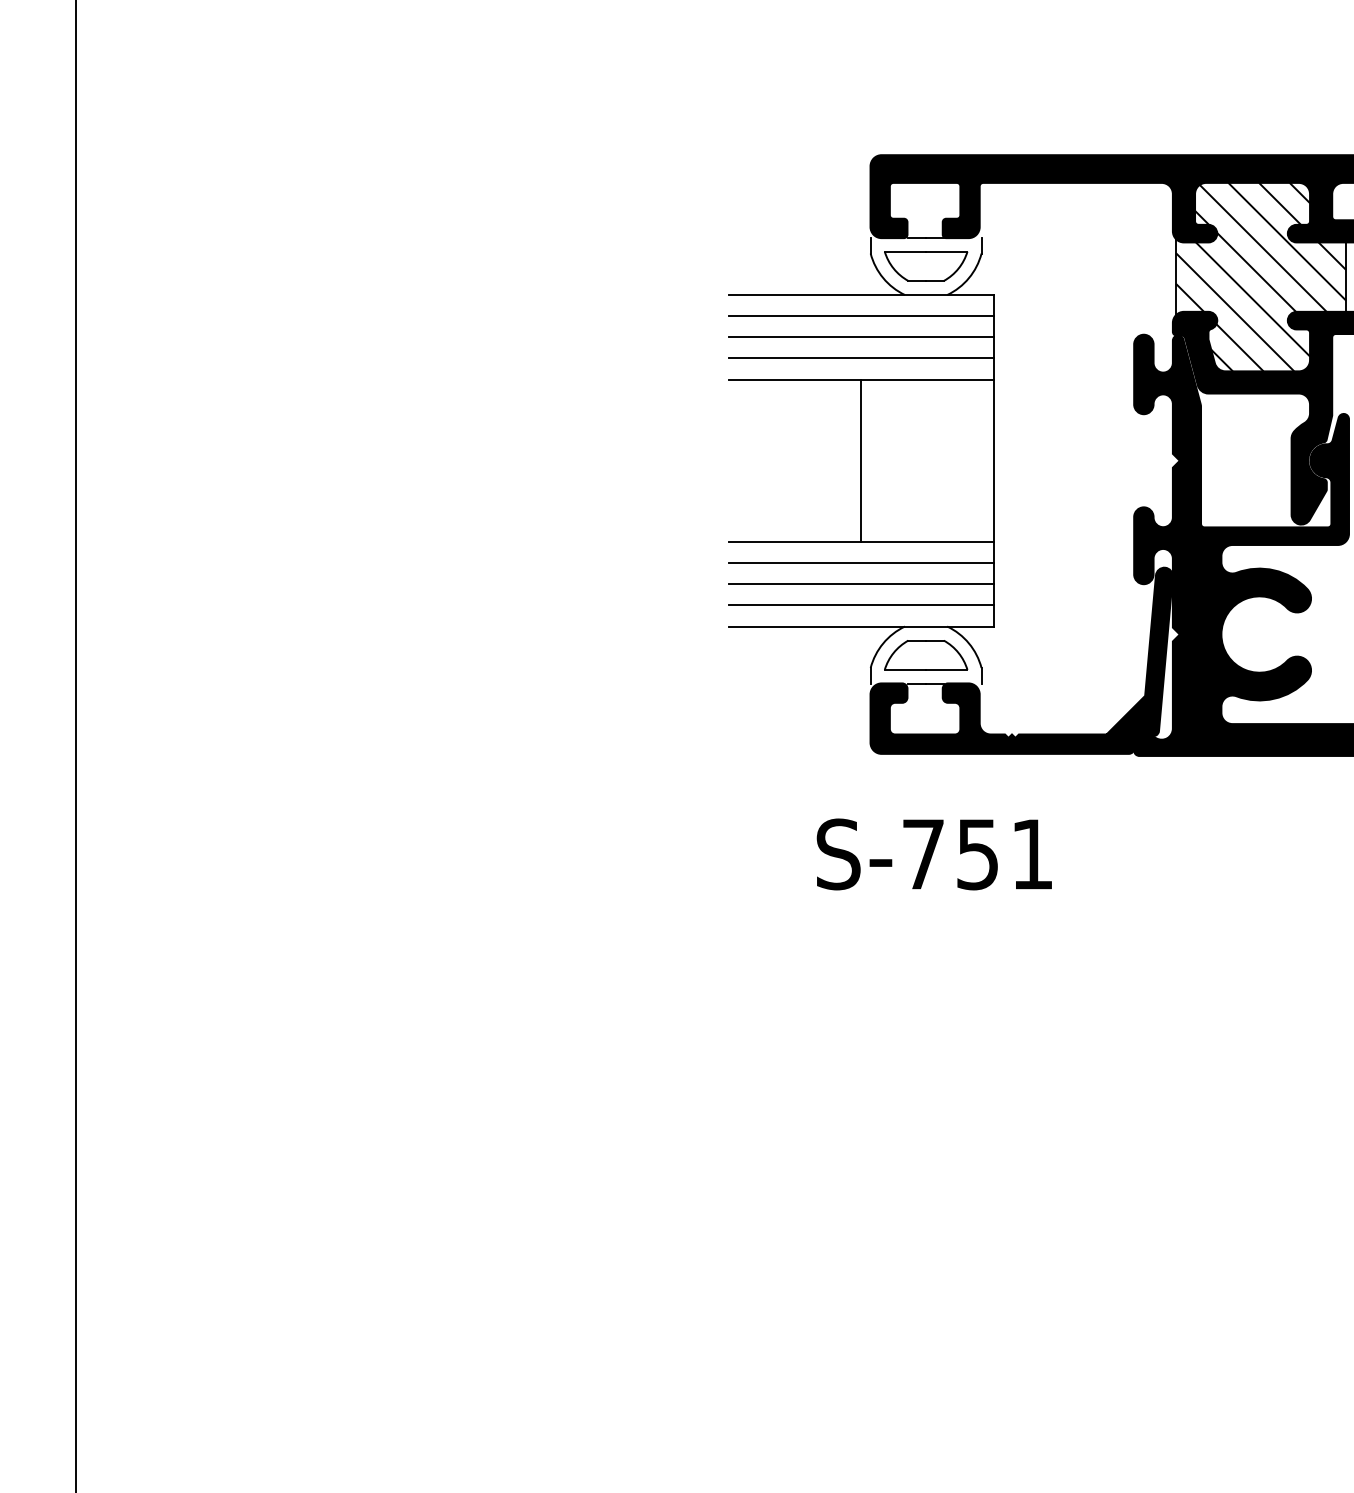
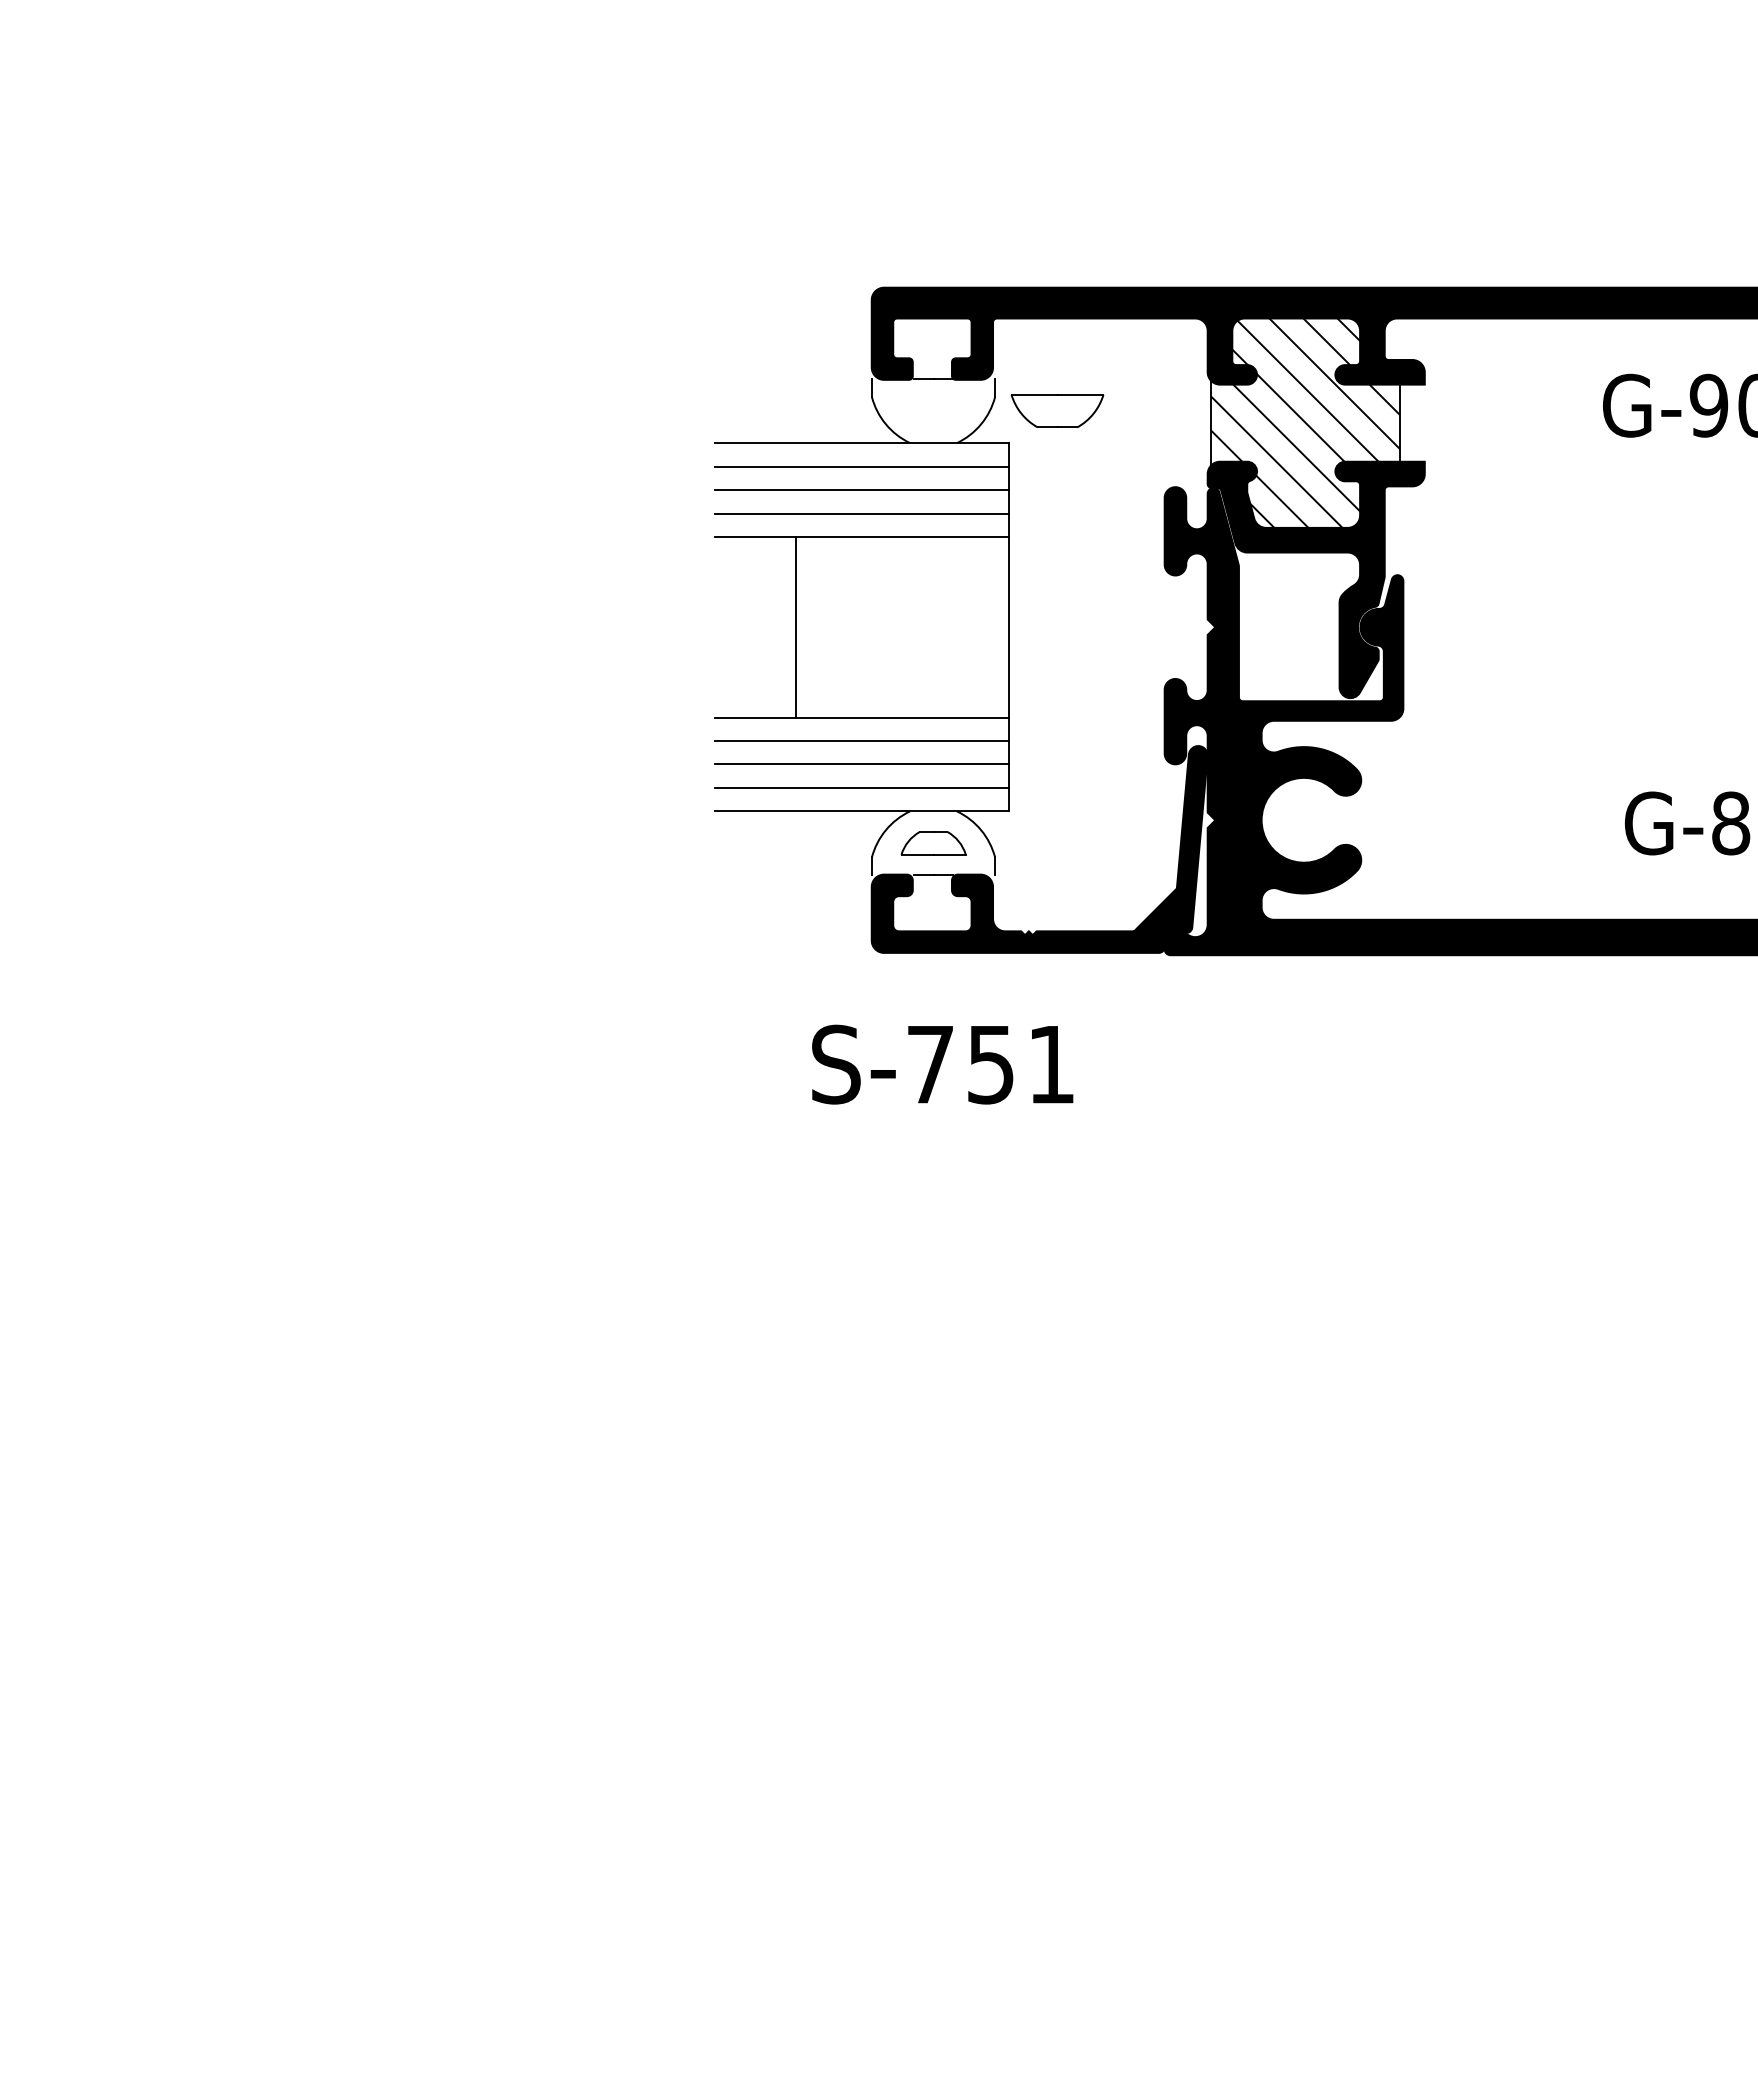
part: (926, 265) -> (1057, 410), moved
line: (860, 461) -> (795, 627), moved
part: (926, 655) -> (933, 843), size x0.7

